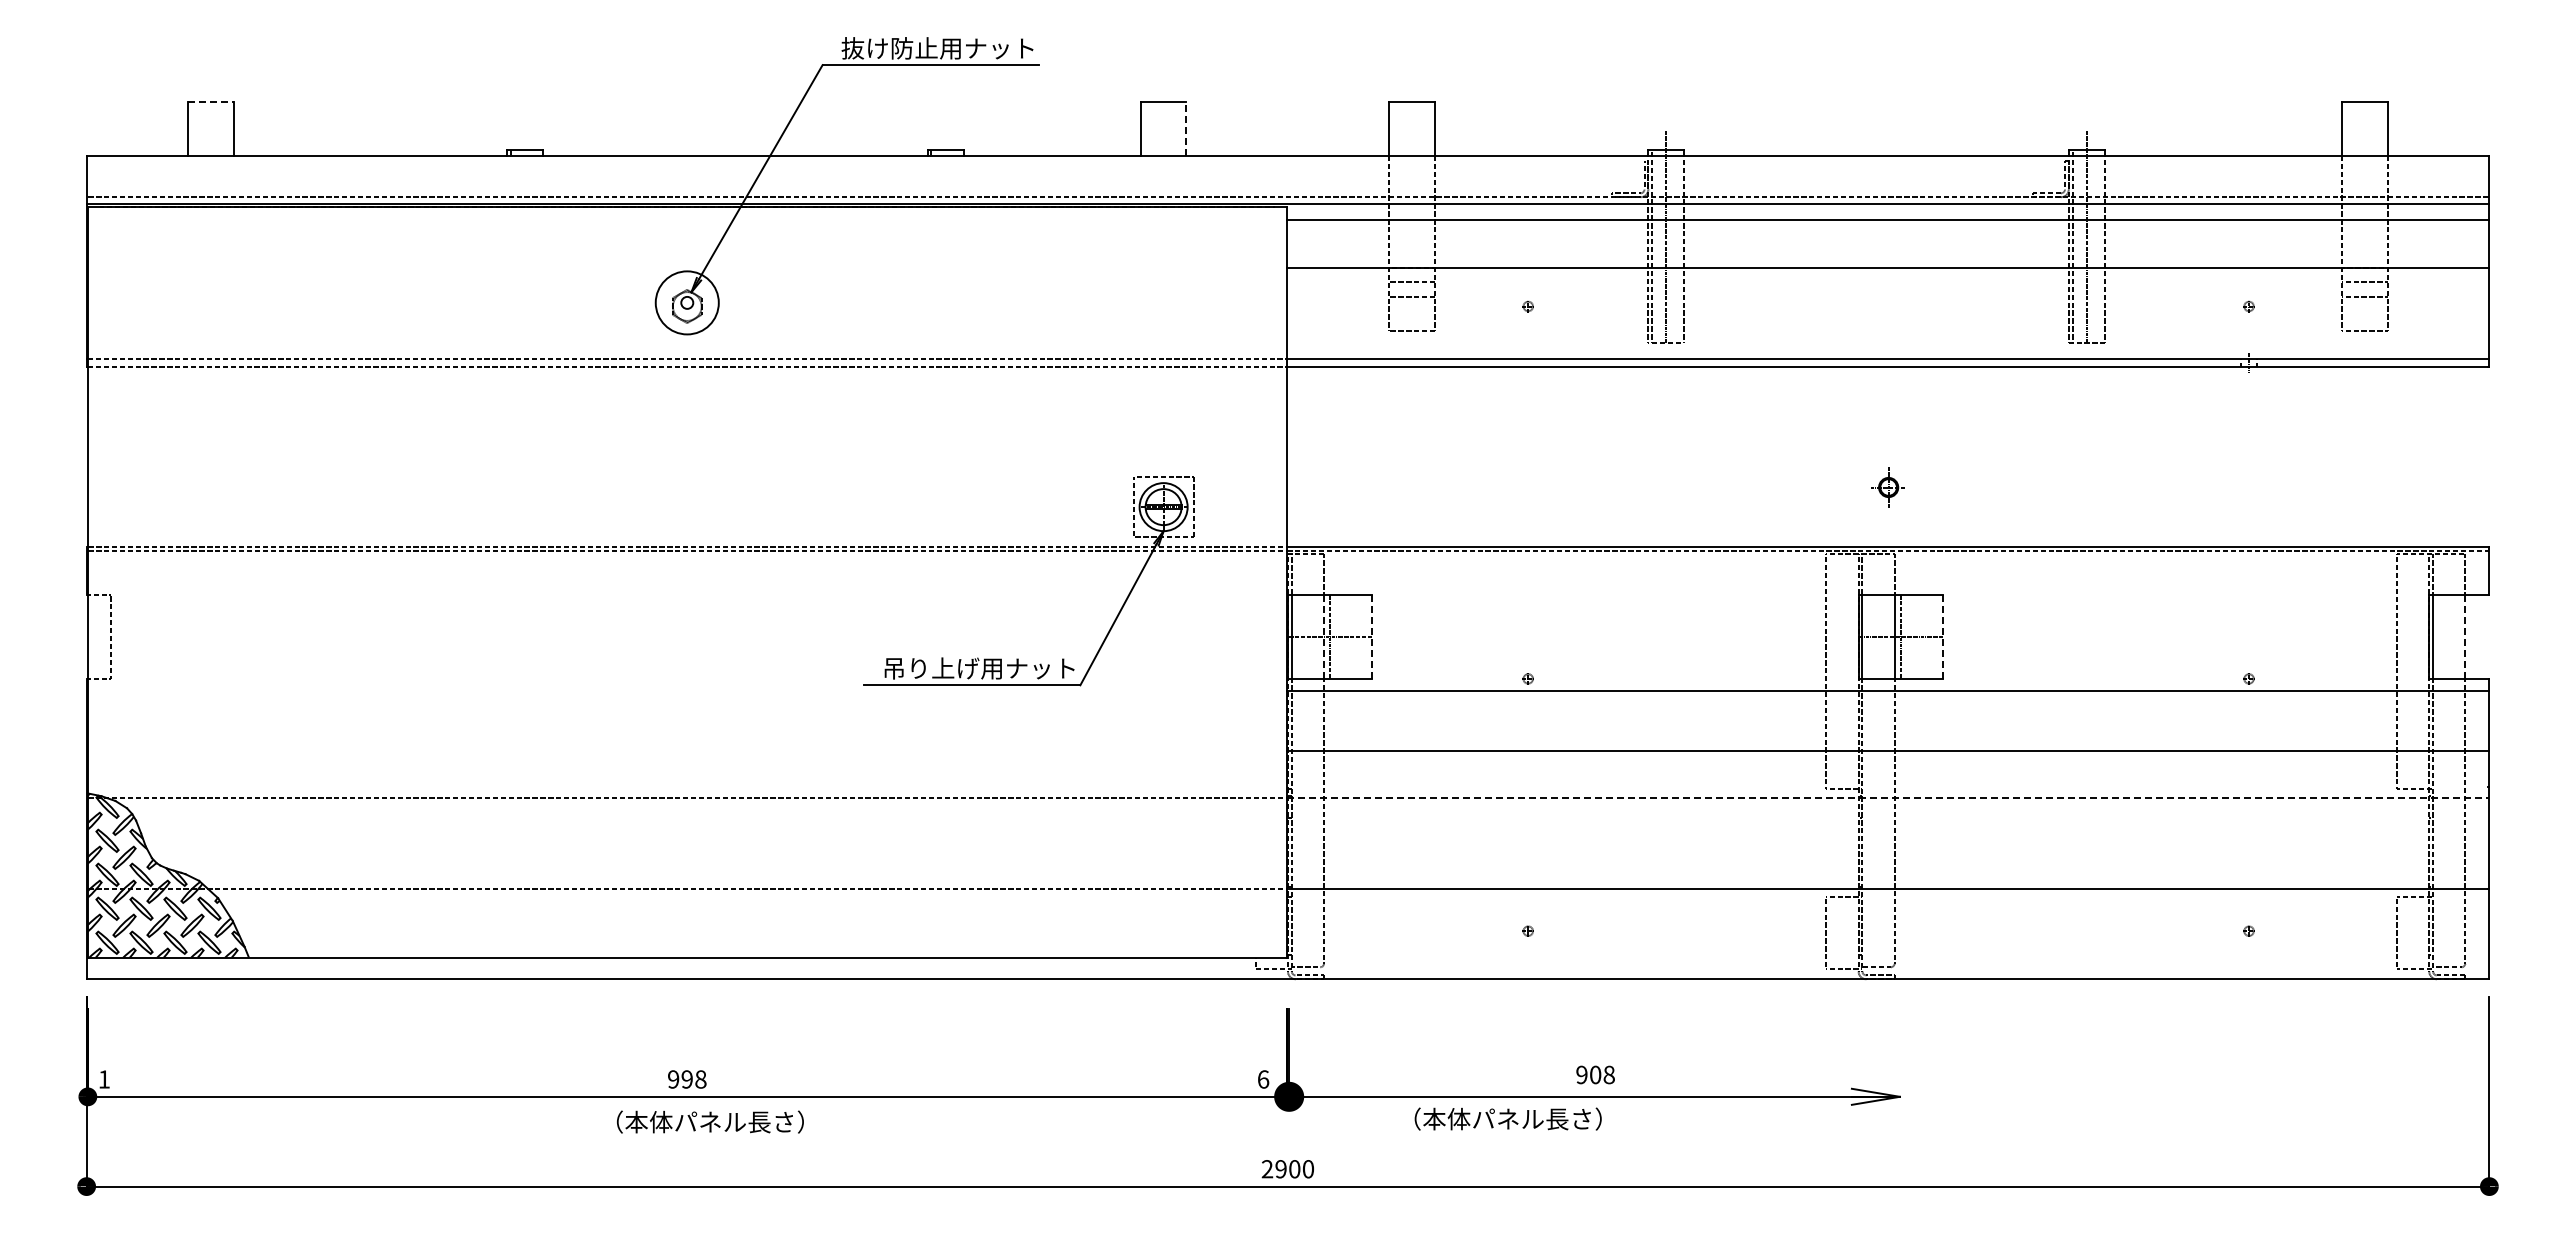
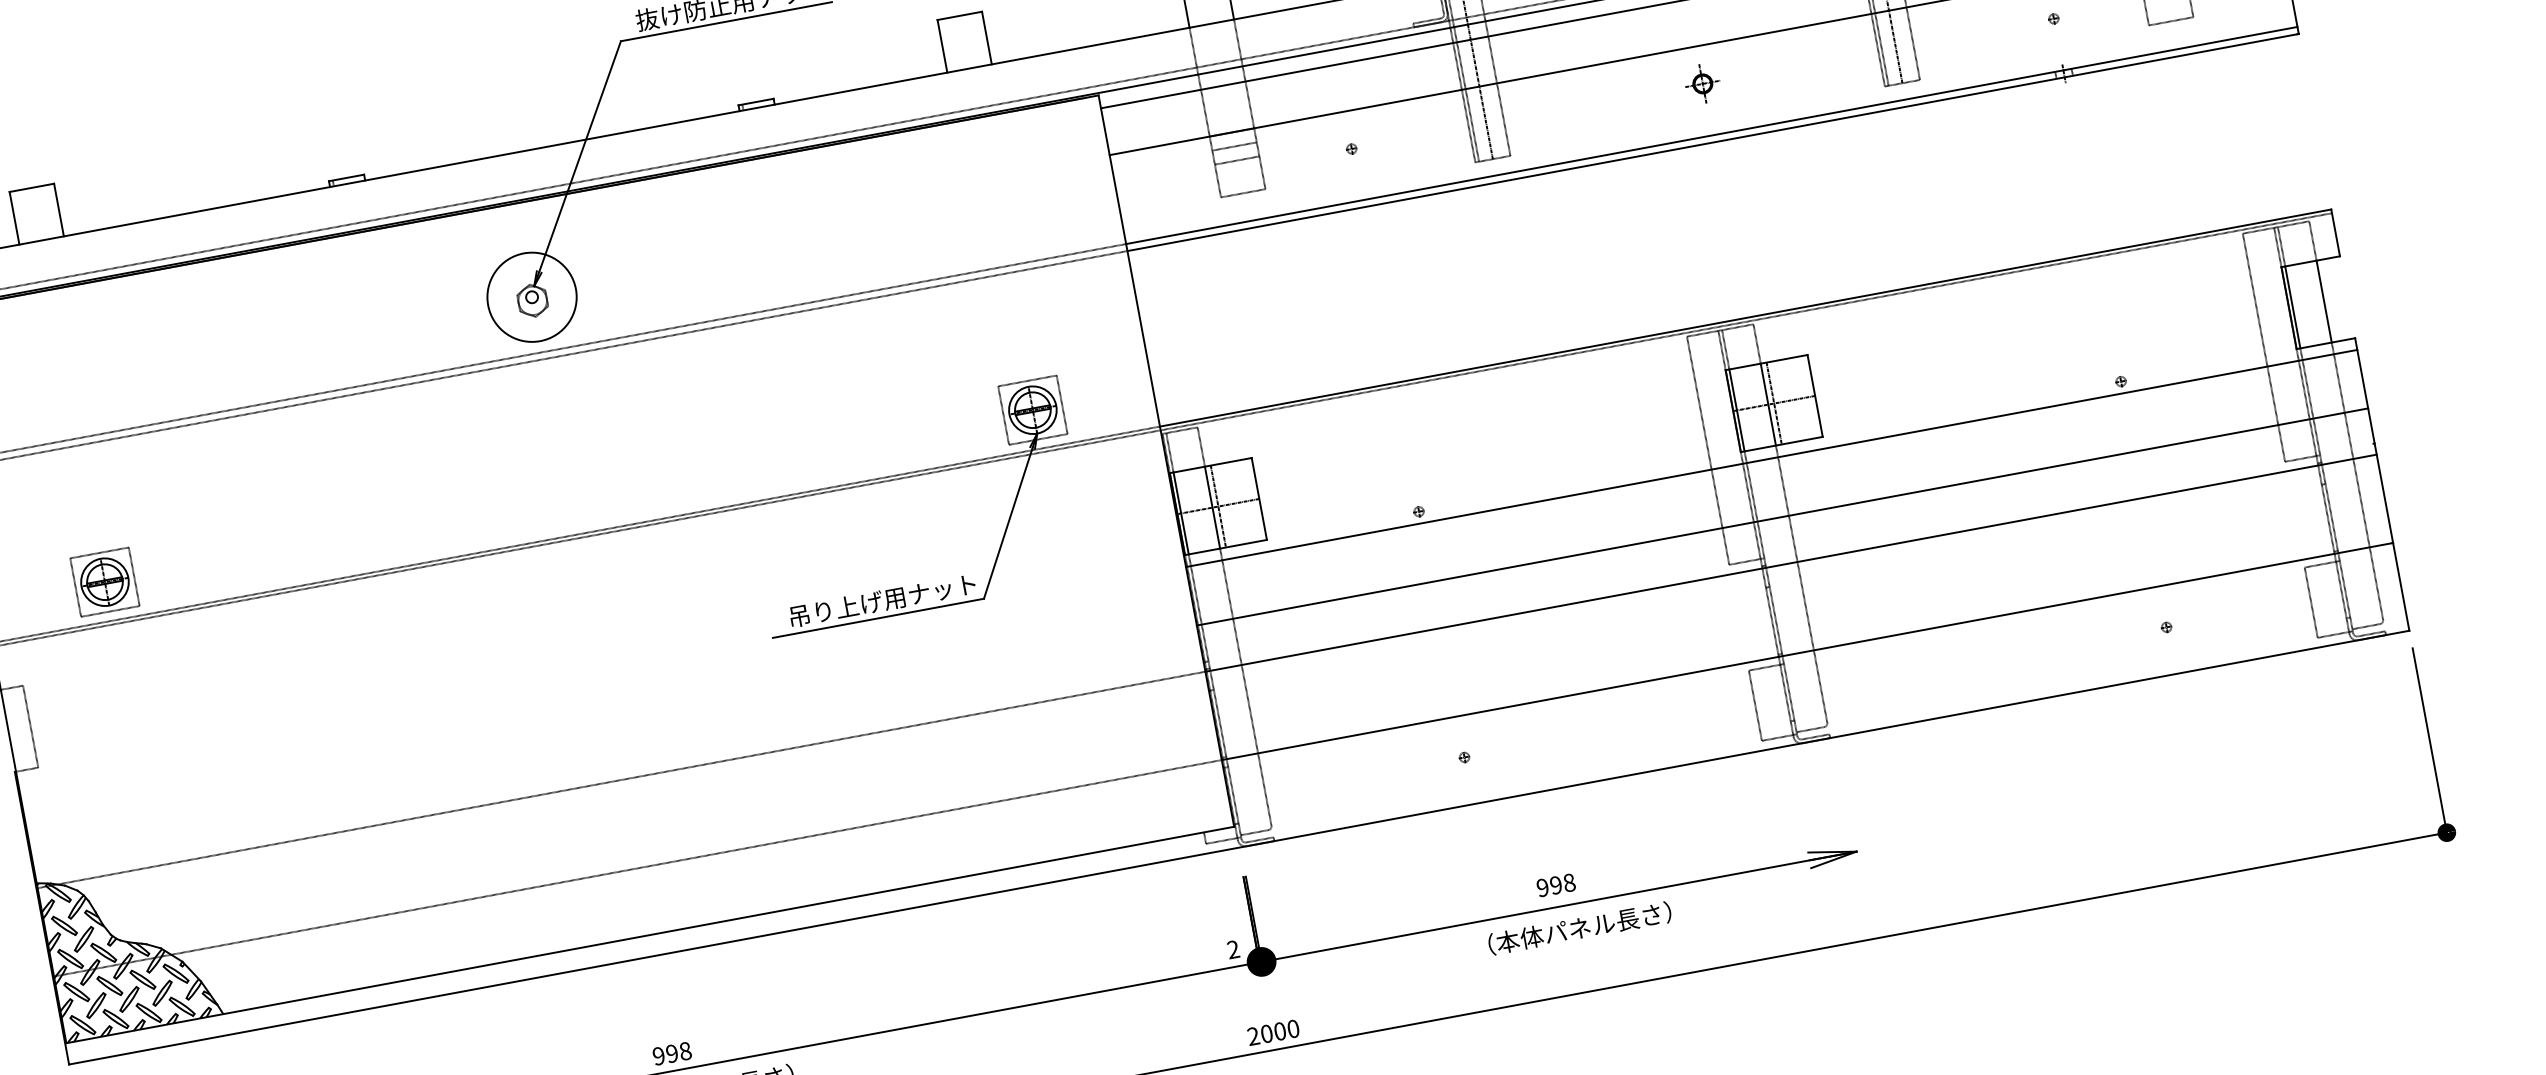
line: (210, 102) -> (31, 188), dashed -> solid
line: (1186, 128) -> (986, 37), dashed -> solid
circle: (687, 302) -> (532, 296), size x1.43
part: (1887, 487) -> (1701, 84), moved
part: (210, 506) -> (104, 581), added
line: (1372, 636) -> (1259, 498), dashed -> solid
line: (1324, 637) -> (1213, 508), dashed -> solid
line: (1942, 637) -> (1815, 396), dashed -> solid
line: (2465, 637) -> (2324, 302), dashed -> solid
line: (1888, 798) -> (1791, 563), dashed -> solid
text: (1595, 1074) -> (1555, 884), 908 -> 998
text: (1263, 1079) -> (1233, 949), 6 -> 2
text: (1507, 1118) -> (1579, 927), moved
text: (1280, 1169) -> (1266, 1034), 2900 -> 2000

